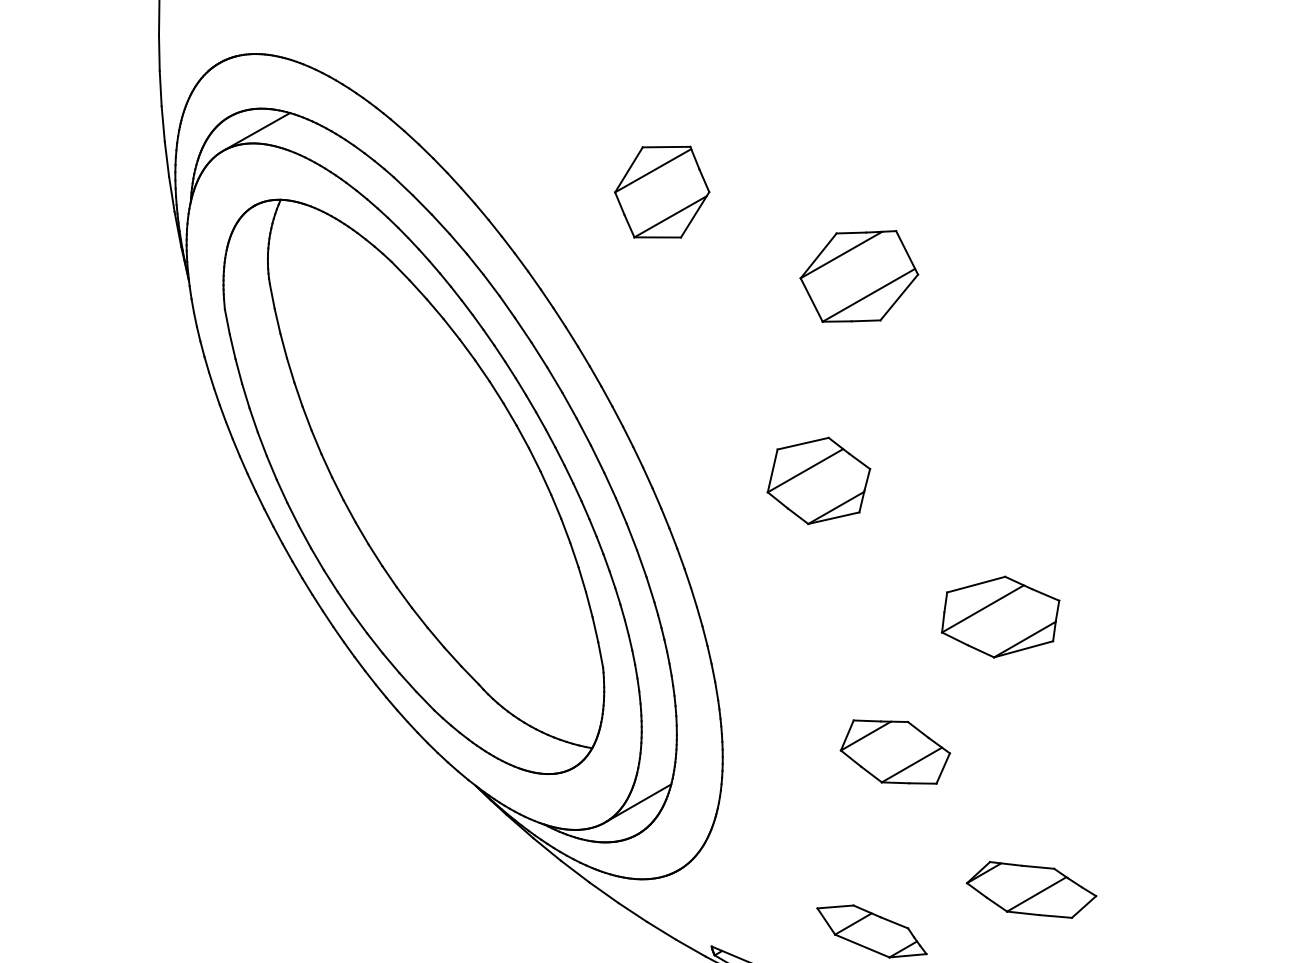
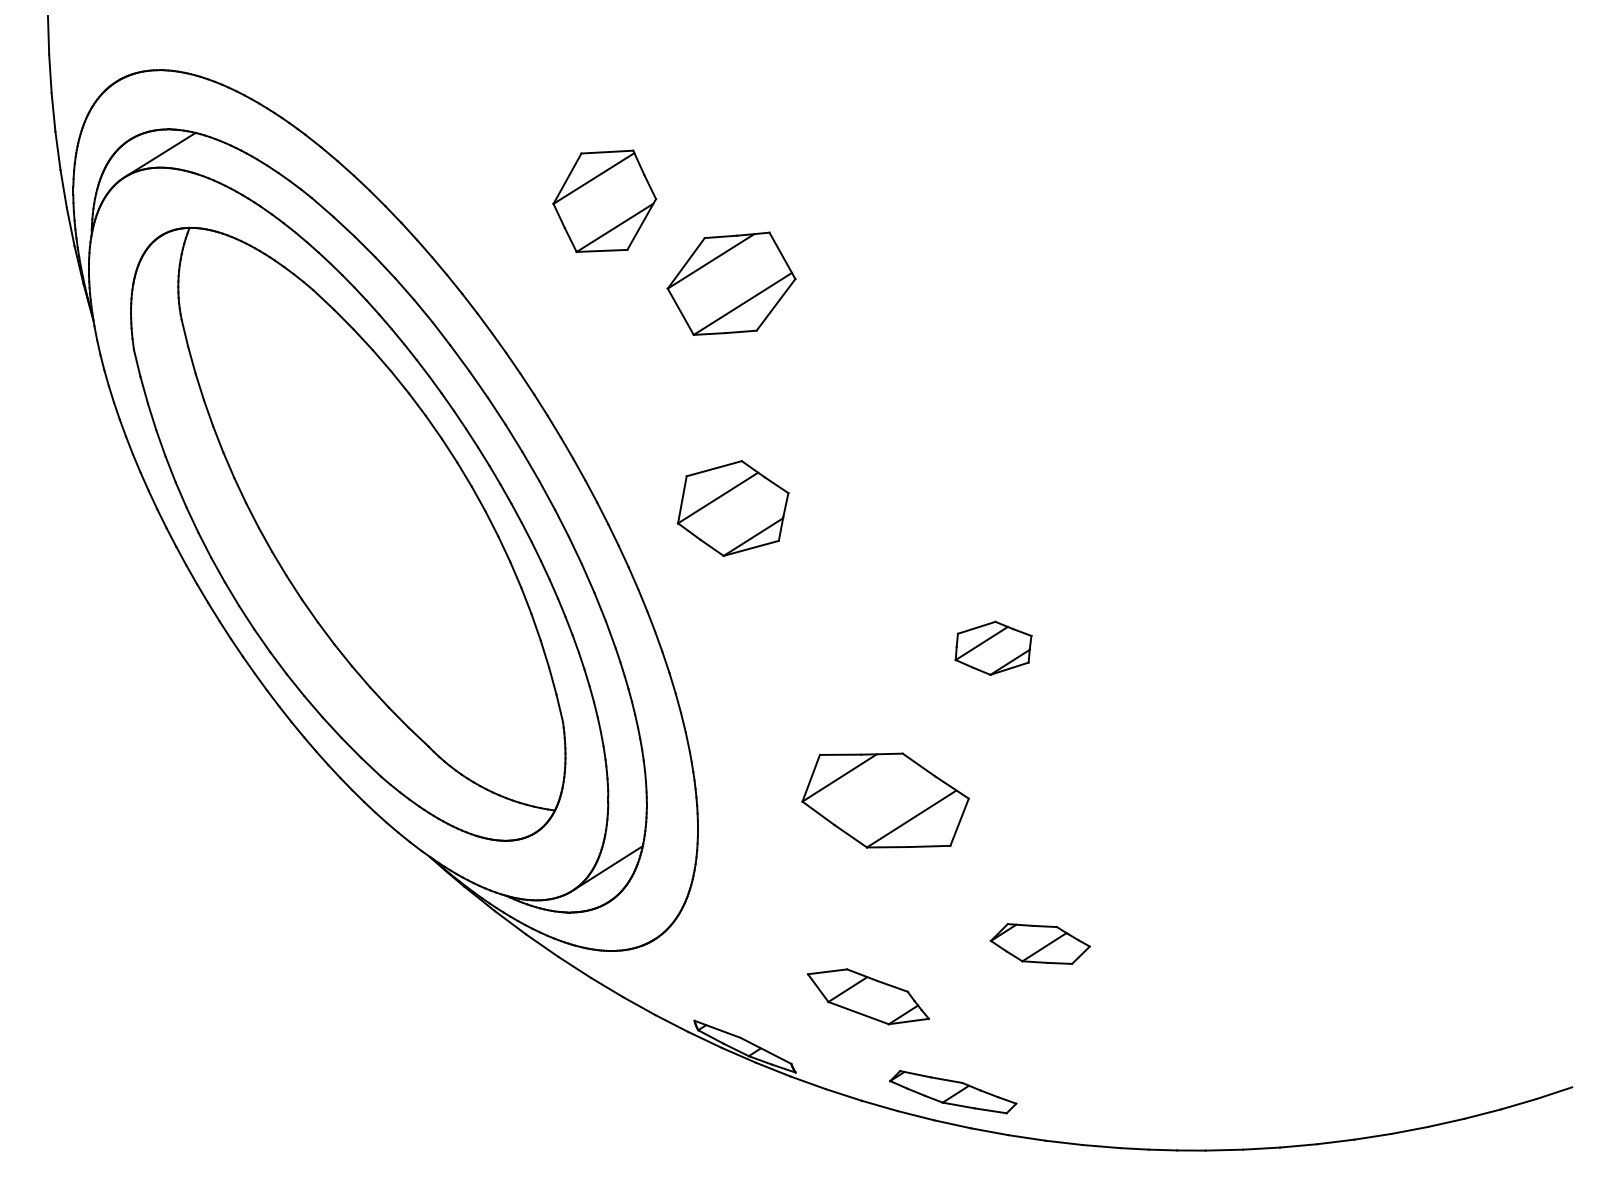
part: (859, 276) -> (731, 283), moved
part: (818, 480) -> (732, 508), moved
part: (1000, 617) -> (993, 648), size x0.6
part: (894, 751) -> (884, 799), size x1.4
part: (1031, 889) -> (1040, 943), size x0.7

